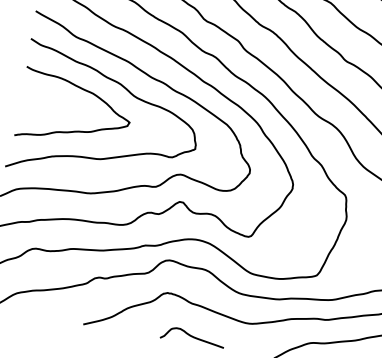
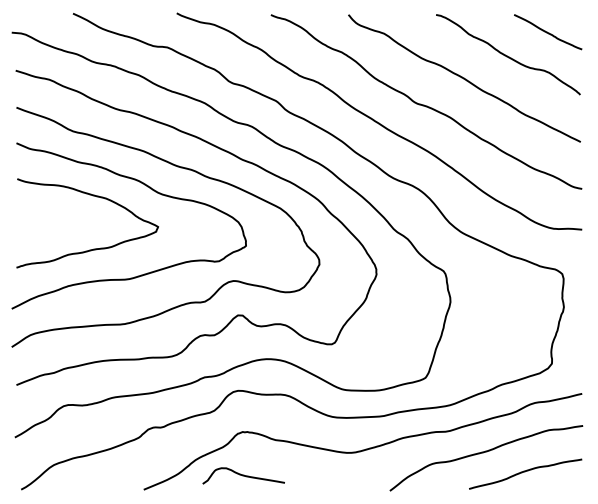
curve: (192, 336) -> (243, 475), moved

